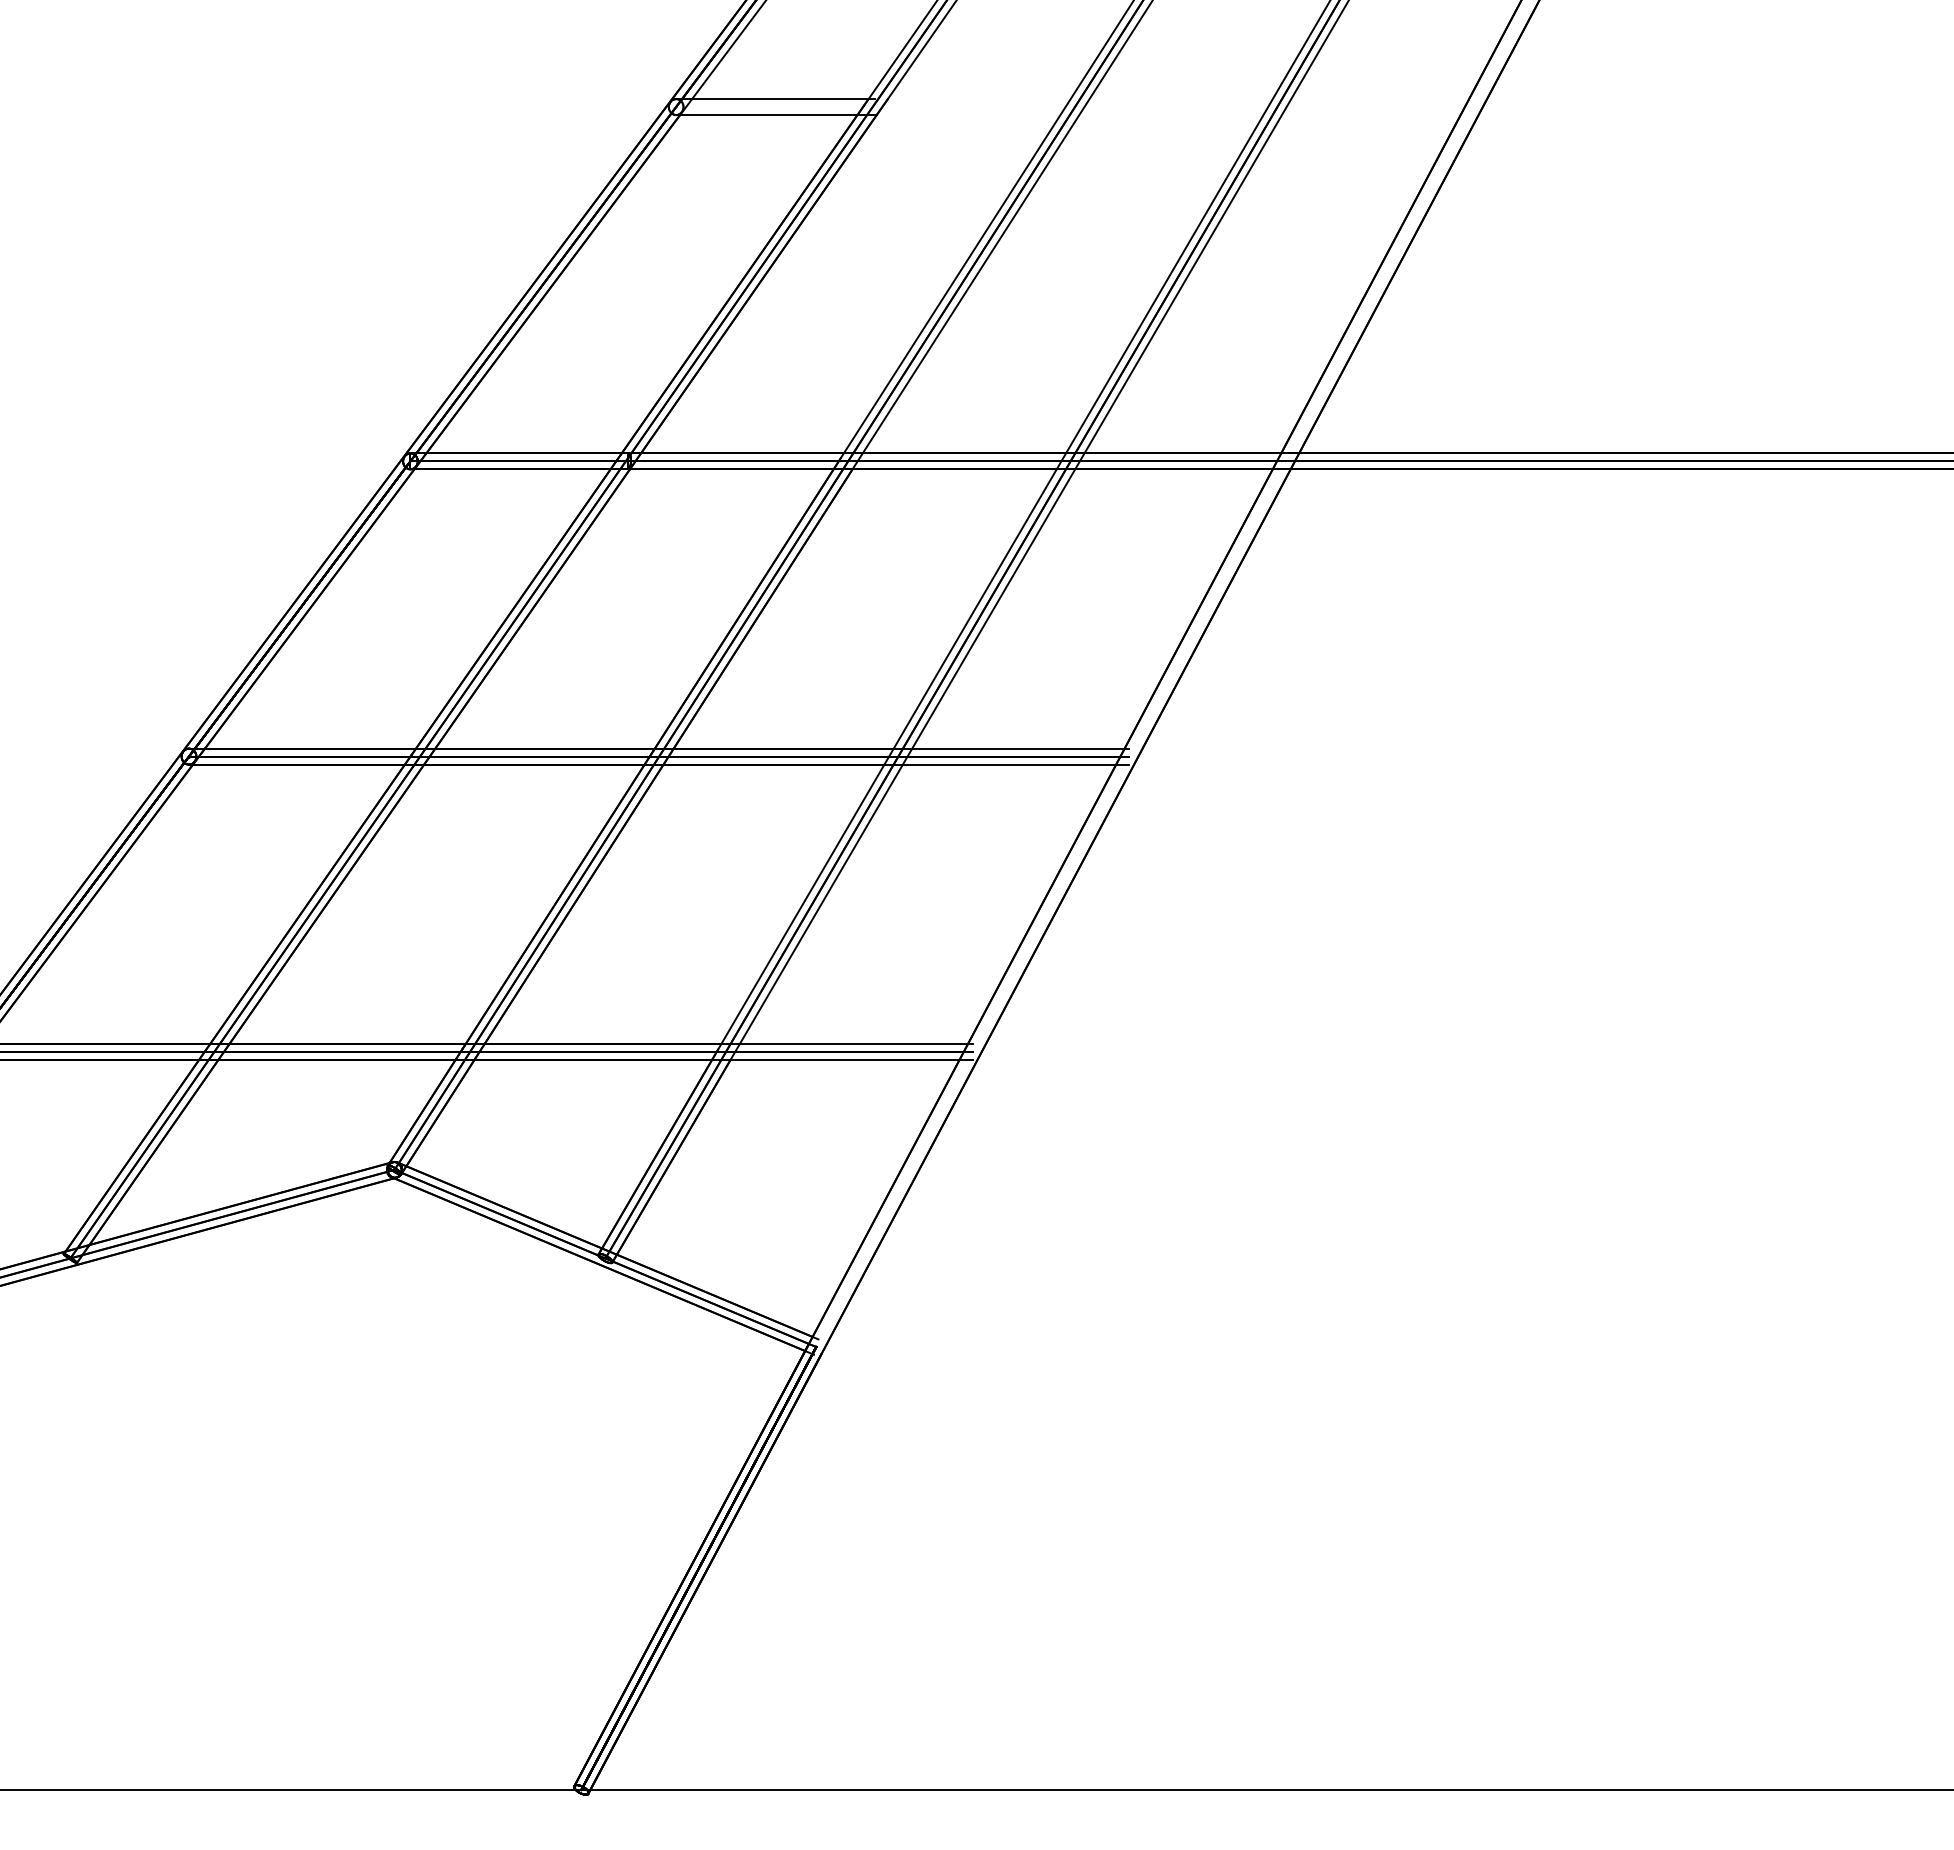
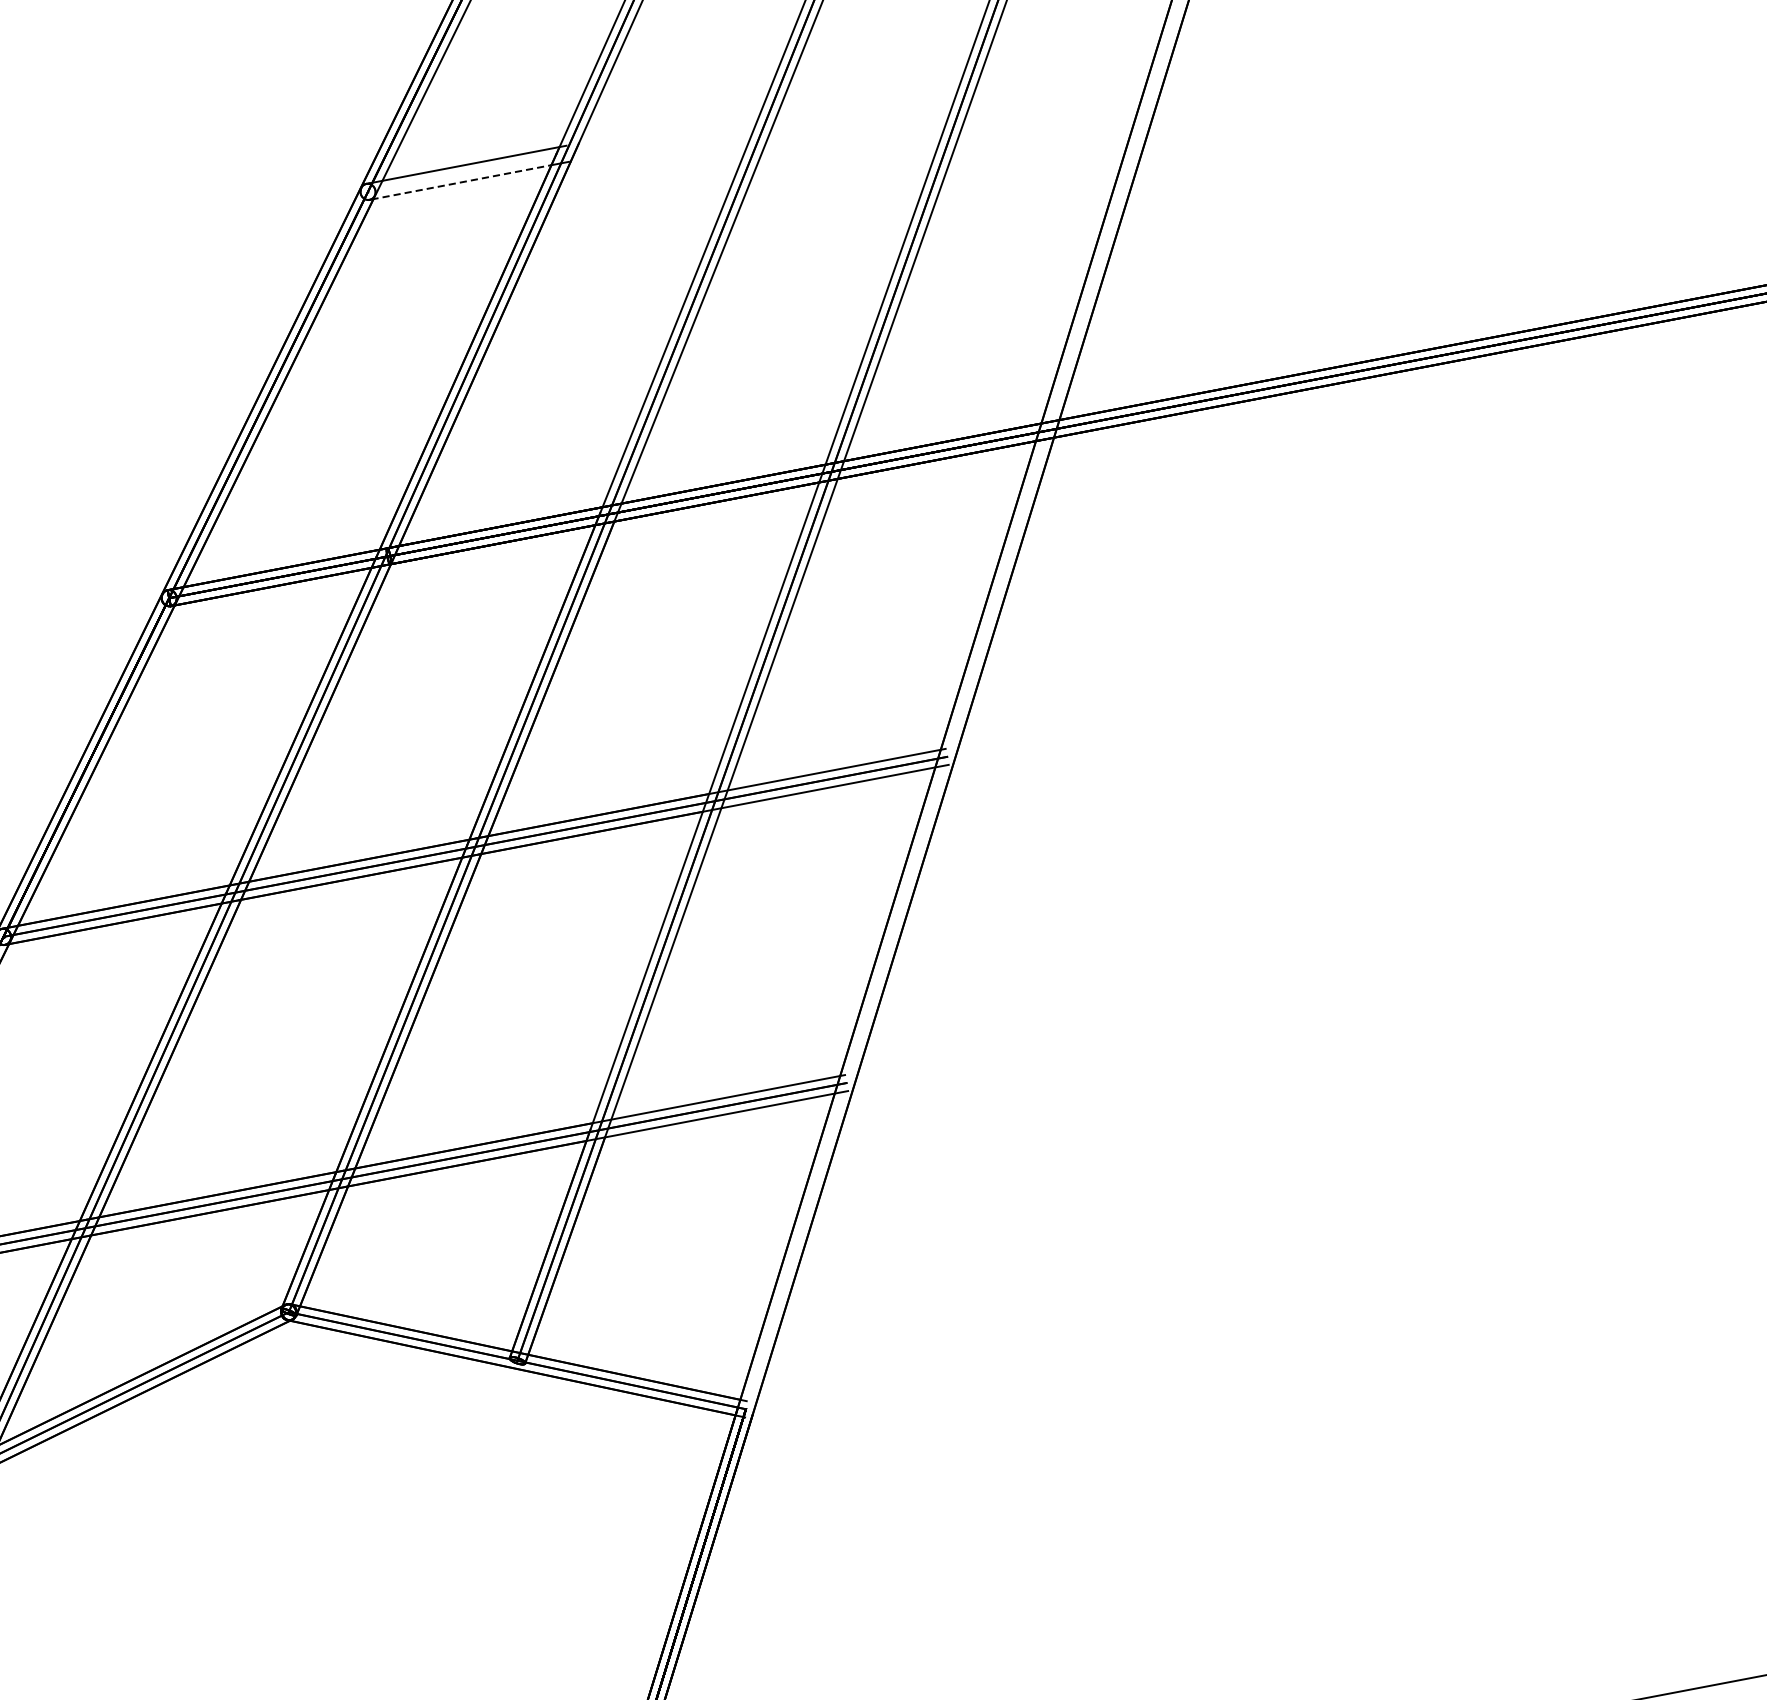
line: (767, 115) -> (461, 182), solid -> dashed

